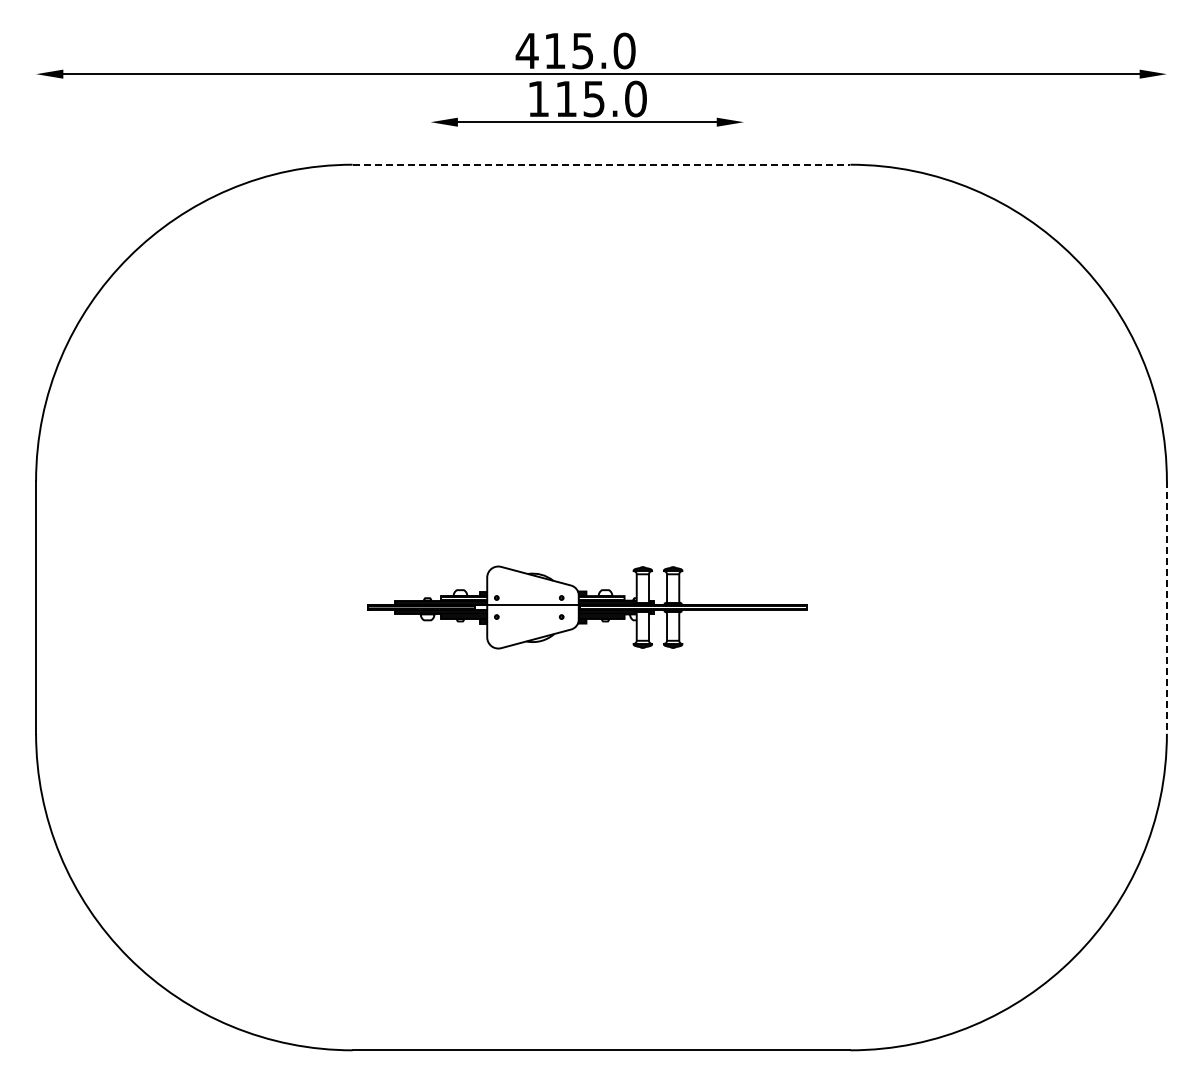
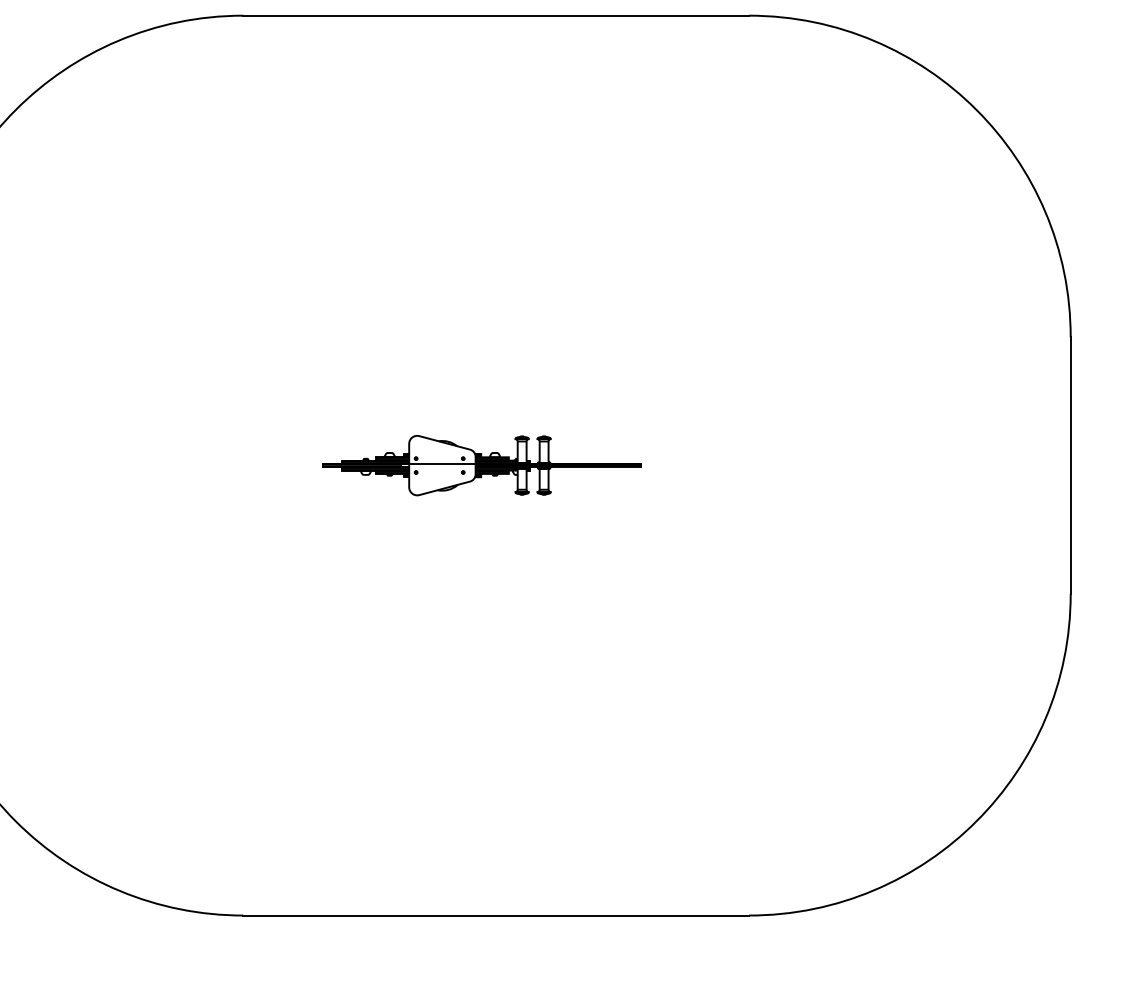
line: (601, 164) -> (496, 15), dashed -> solid
part: (587, 607) -> (481, 465), size x0.71
line: (1166, 608) -> (1070, 466), dashed -> solid

